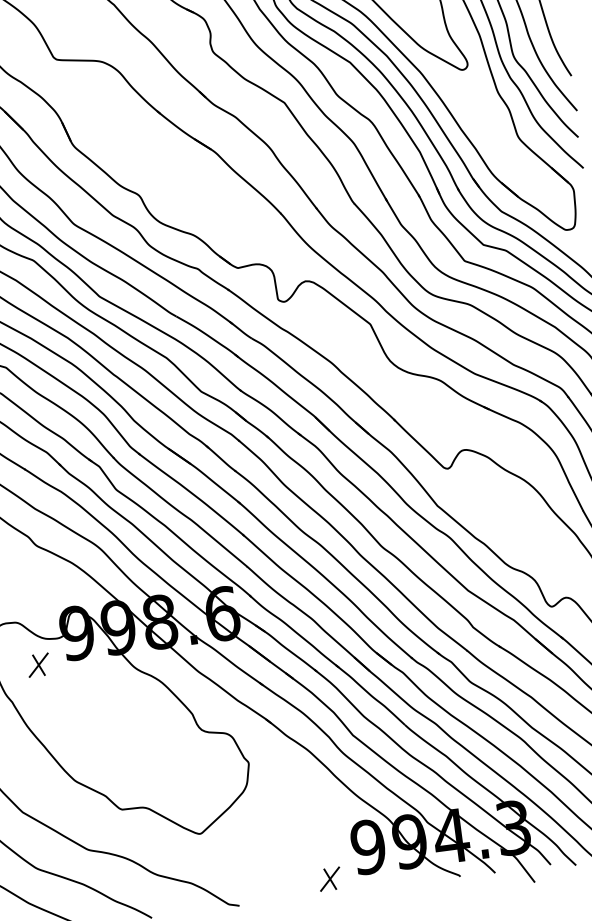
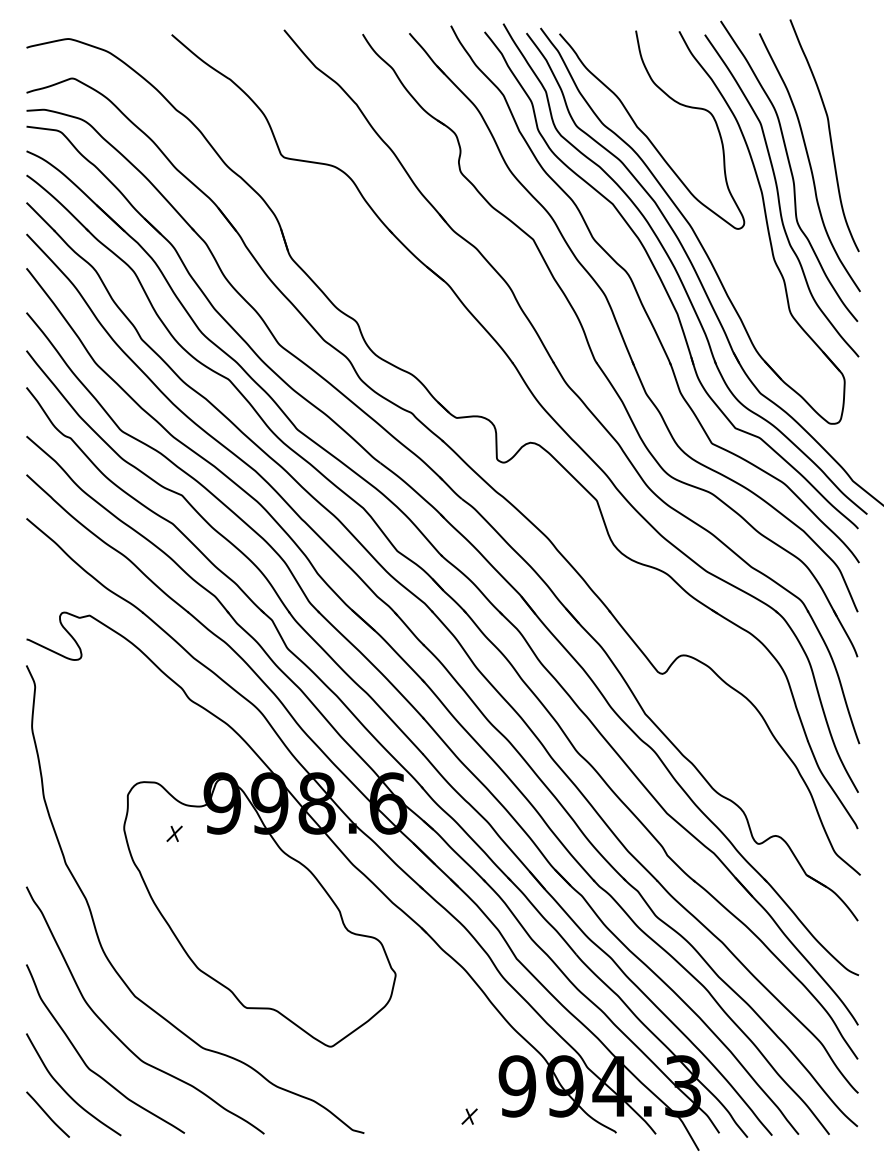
part: (38, 664) -> (174, 833), size x0.6
part: (329, 879) -> (469, 1116), size x0.6

